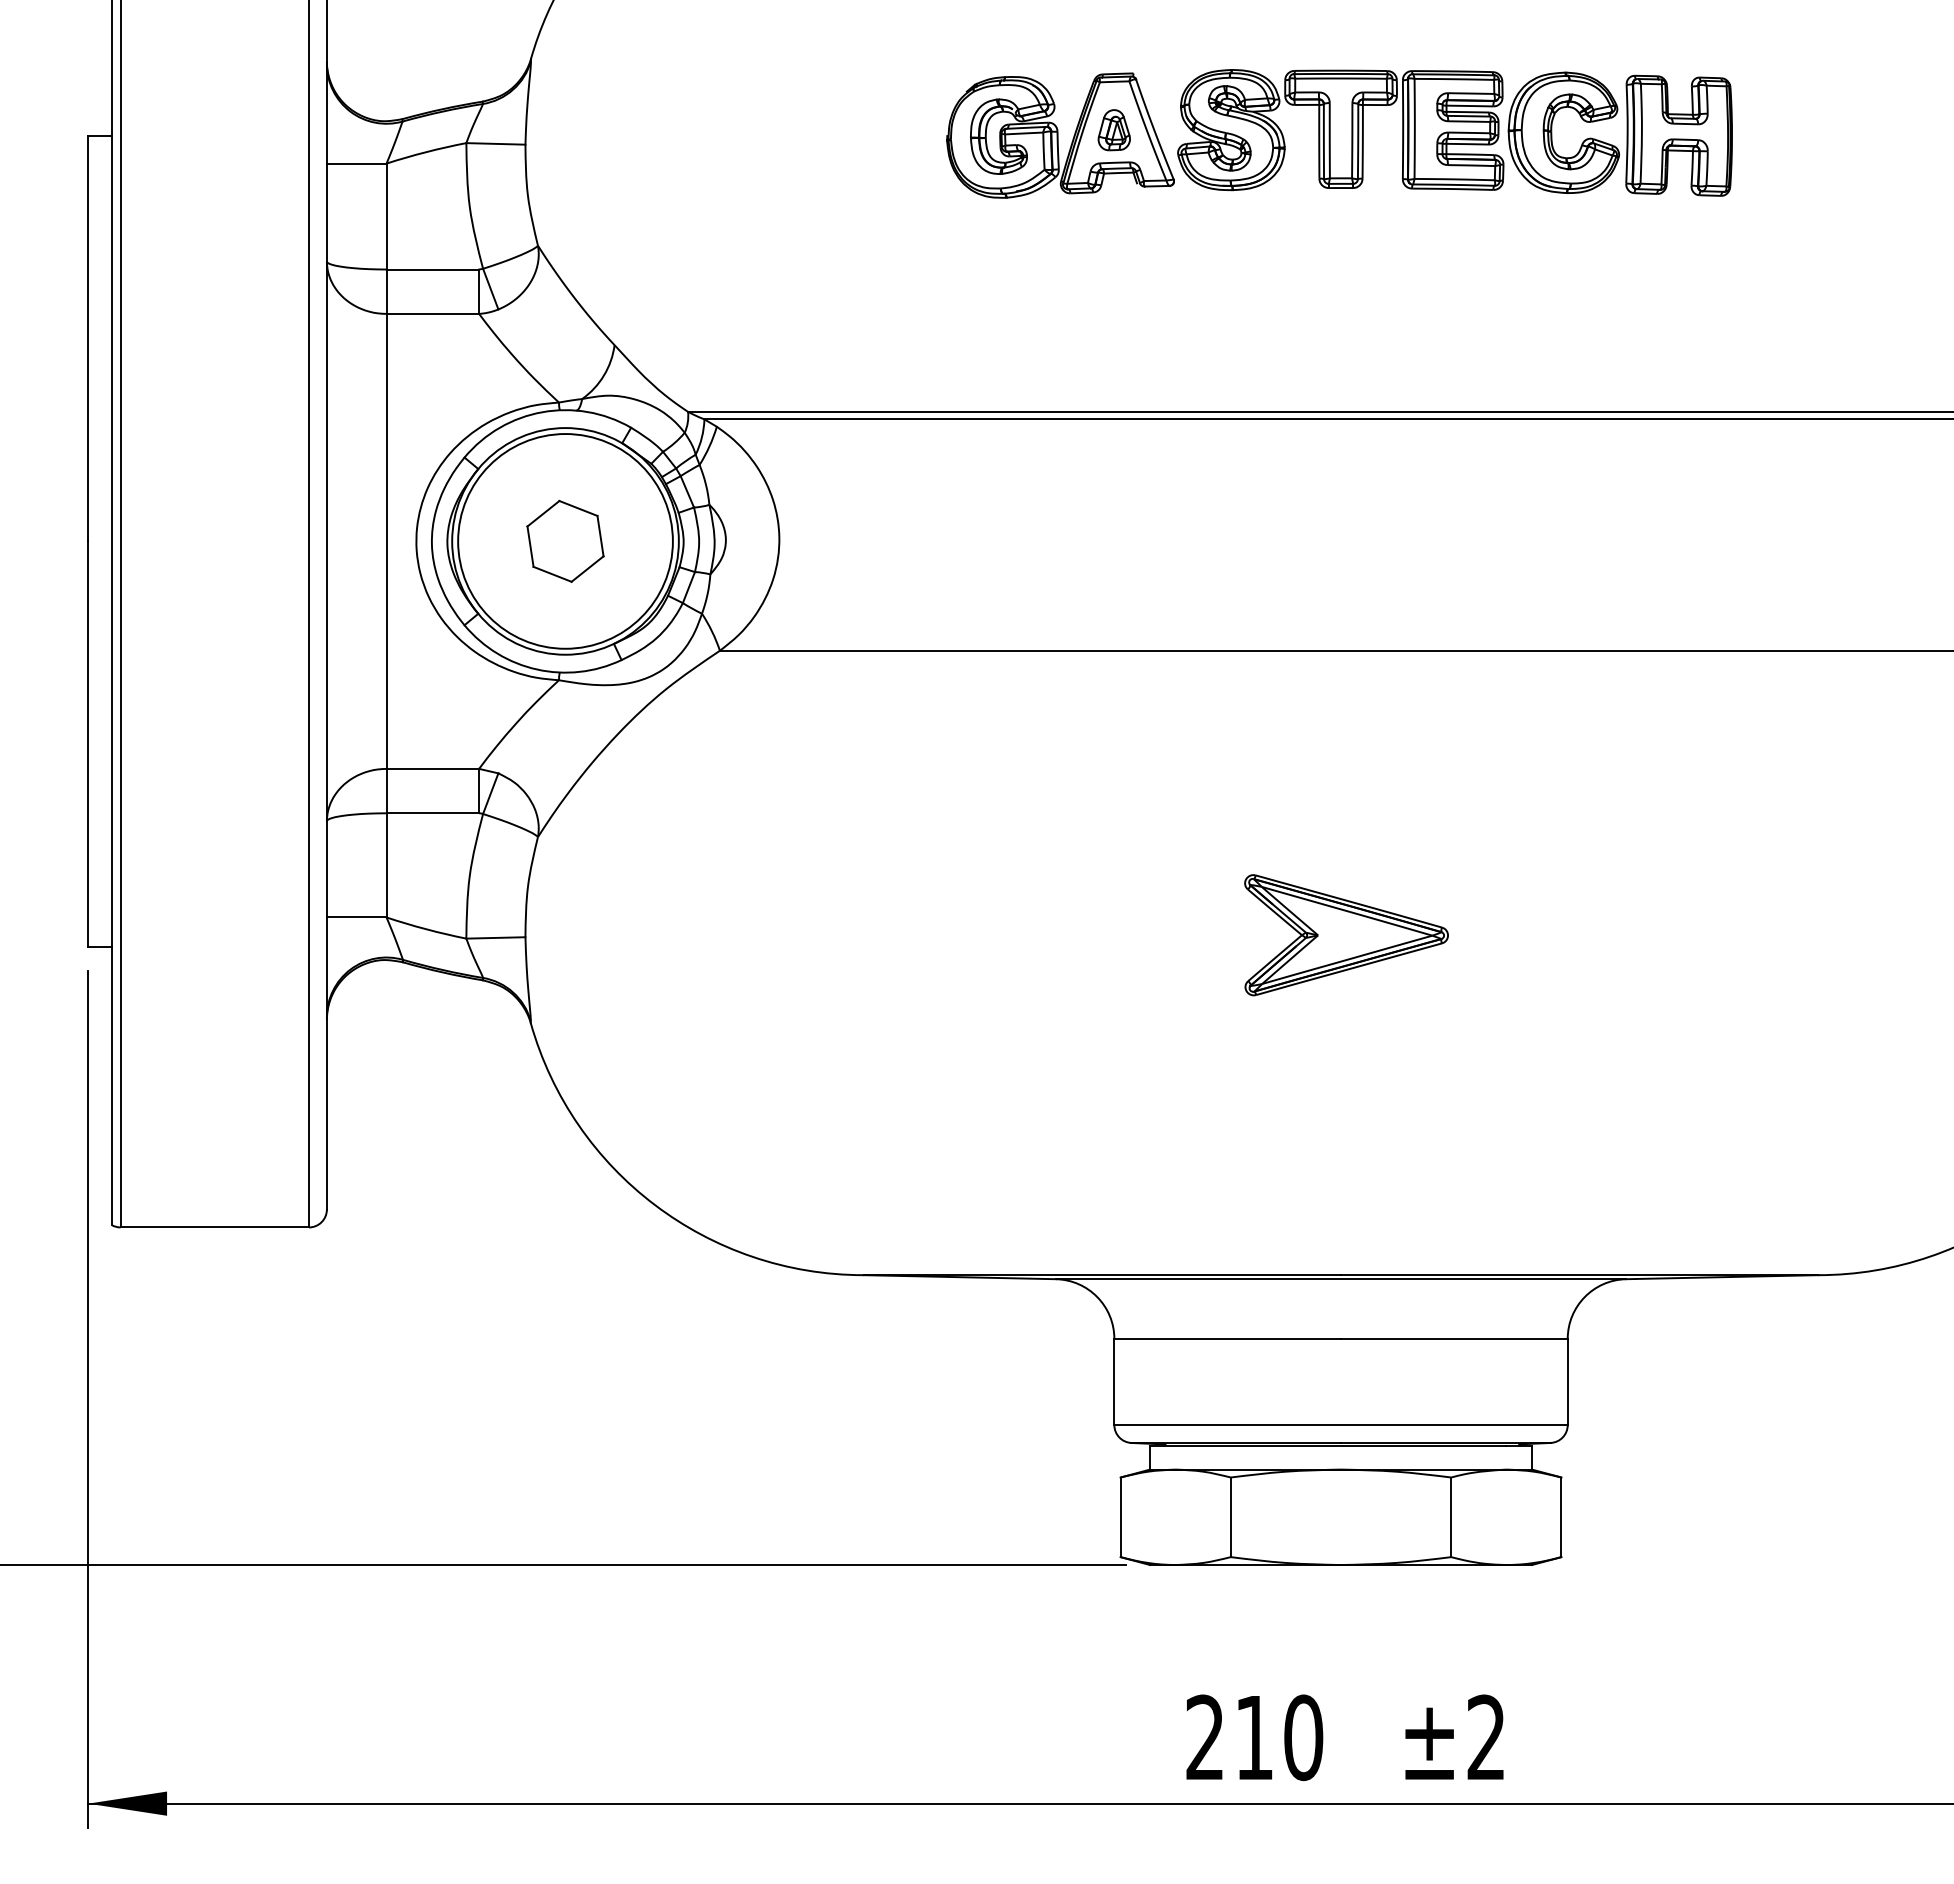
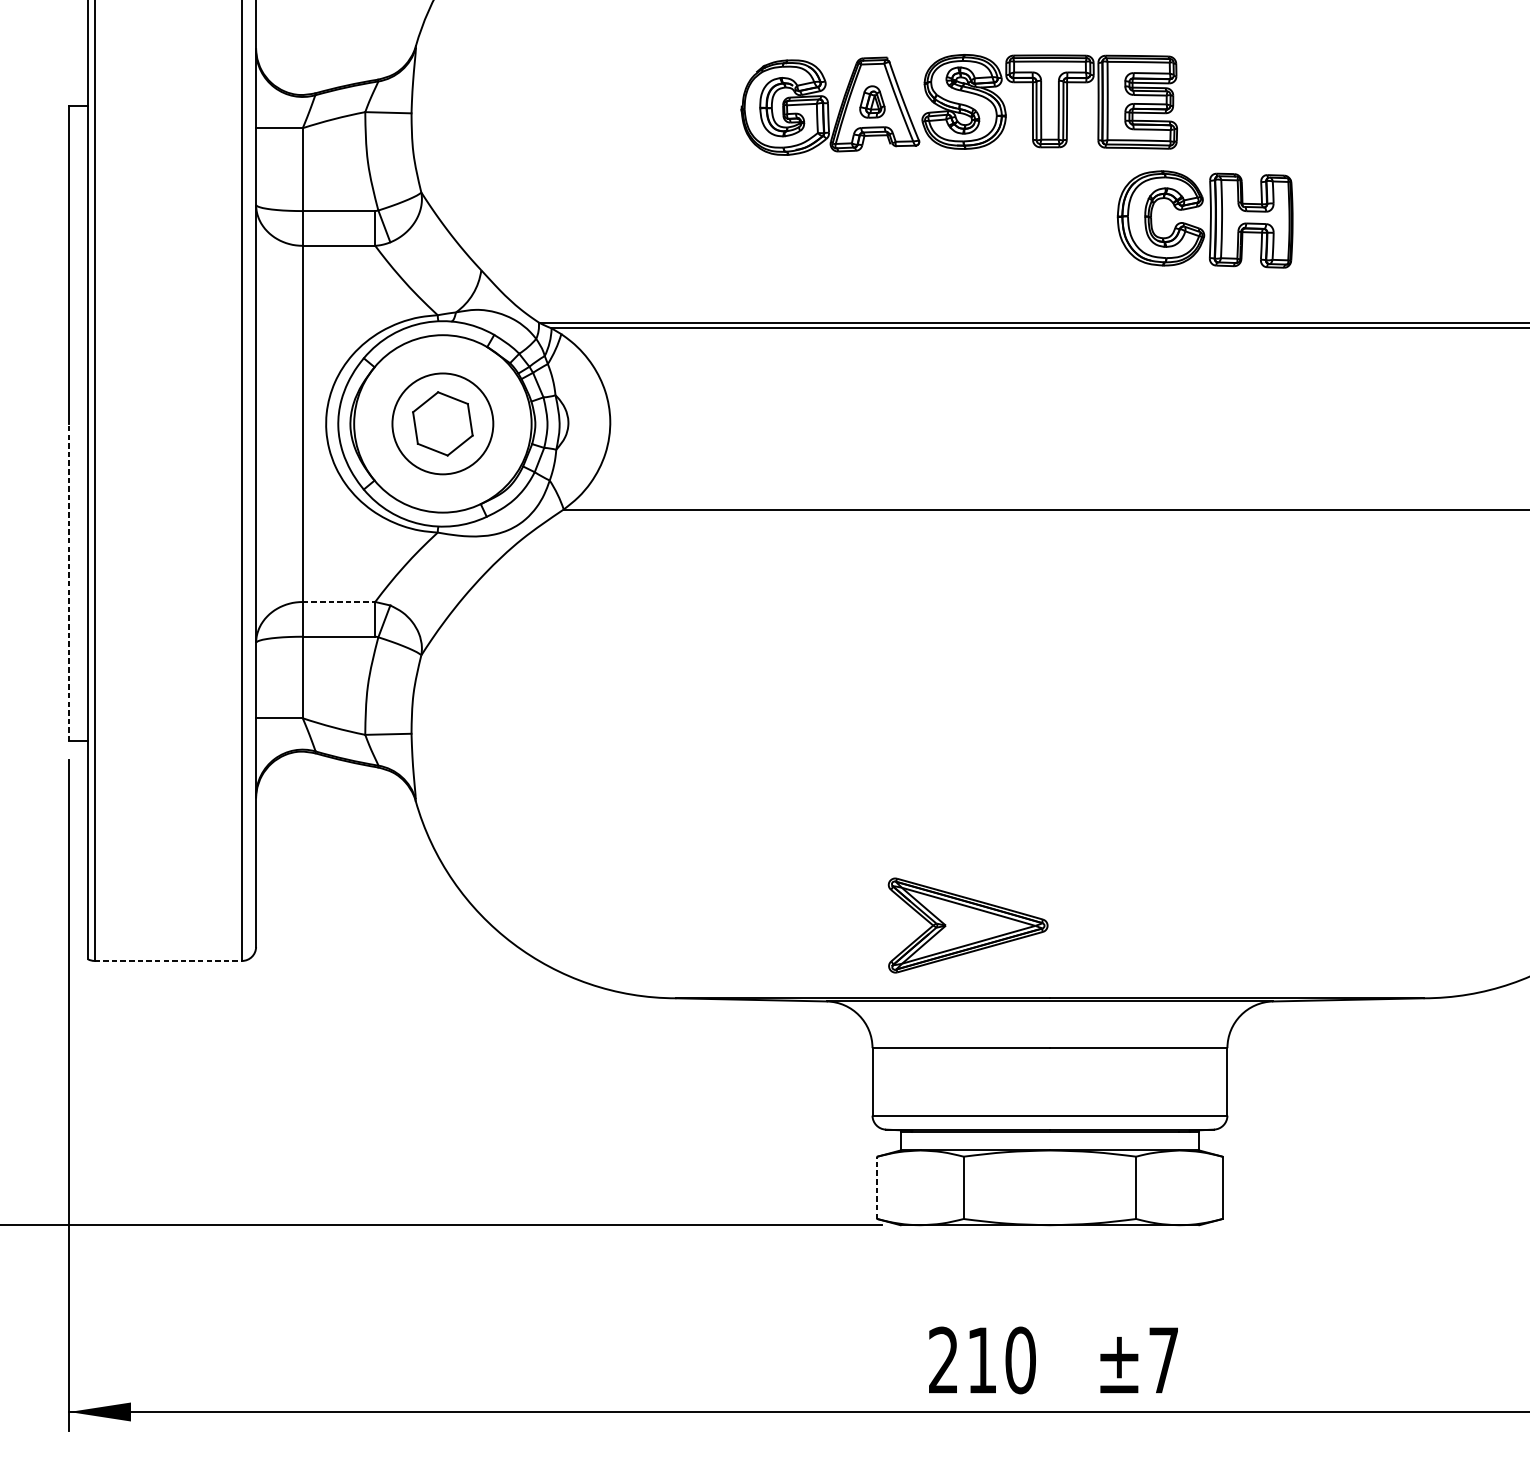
part: (1626, 133) -> (1210, 218), moved
circle: (565, 541) -> (442, 423), size x0.6
line: (88, 744) -> (69, 582), solid -> dashed
line: (433, 768) -> (339, 601), solid -> dashed
part: (1346, 935) -> (968, 925), moved
line: (215, 1227) -> (168, 960), solid -> dashed
line: (1120, 1517) -> (877, 1188), solid -> dashed
text: (1485, 1736) -> (1163, 1359), ±2 -> ±7

